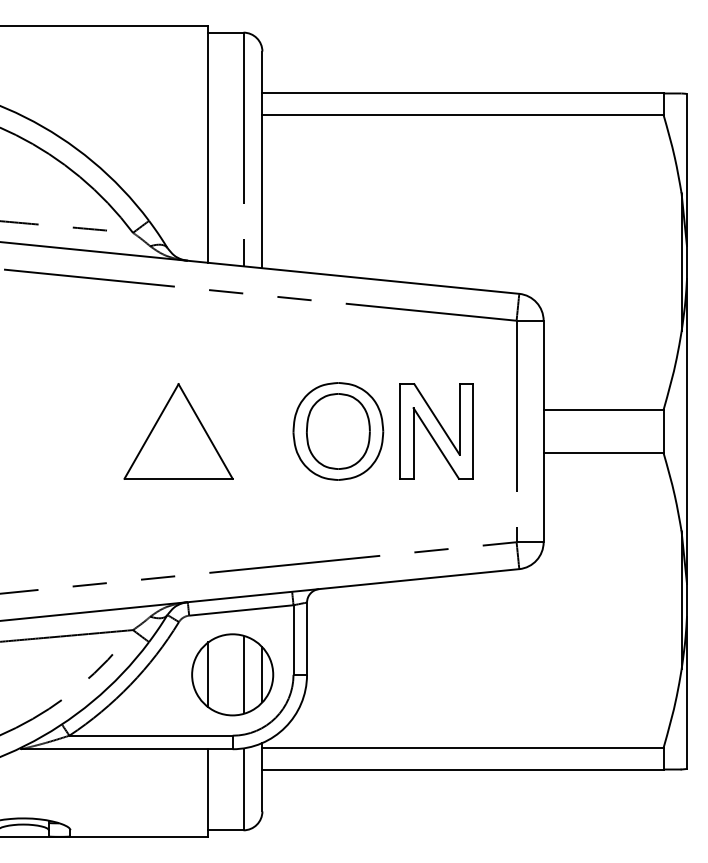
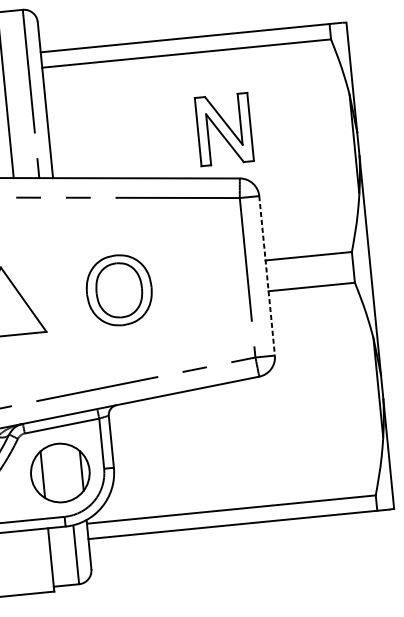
part: (436, 431) -> (224, 129), moved
line: (543, 431) -> (266, 275), solid -> dashed
line: (243, 674) -> (68, 472), removed

